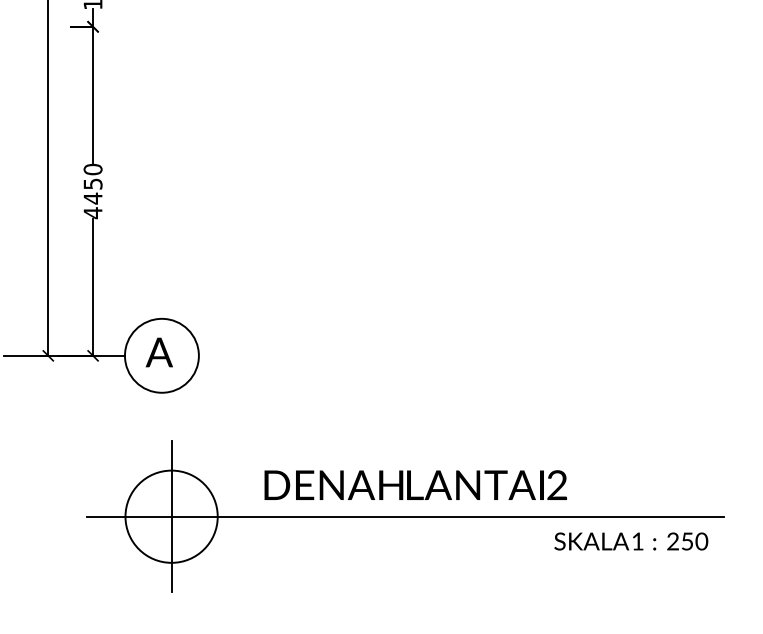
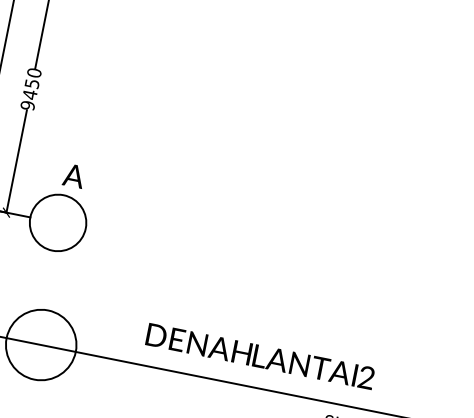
text: (92, 213) -> (27, 105), 4450 -> 9450
text: (158, 352) -> (73, 175), moved
text: (415, 484) -> (260, 355), moved
line: (171, 516) -> (41, 344), removed

